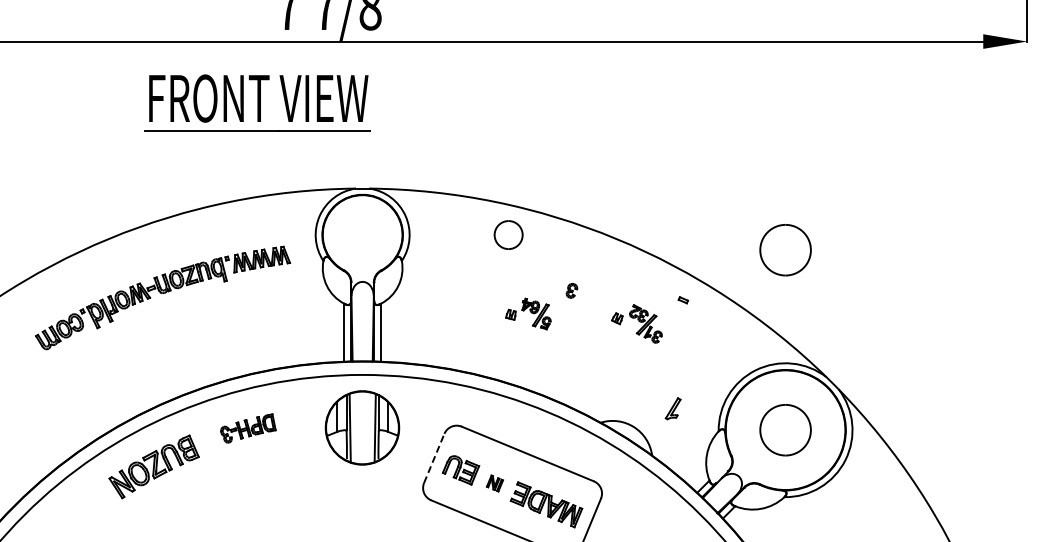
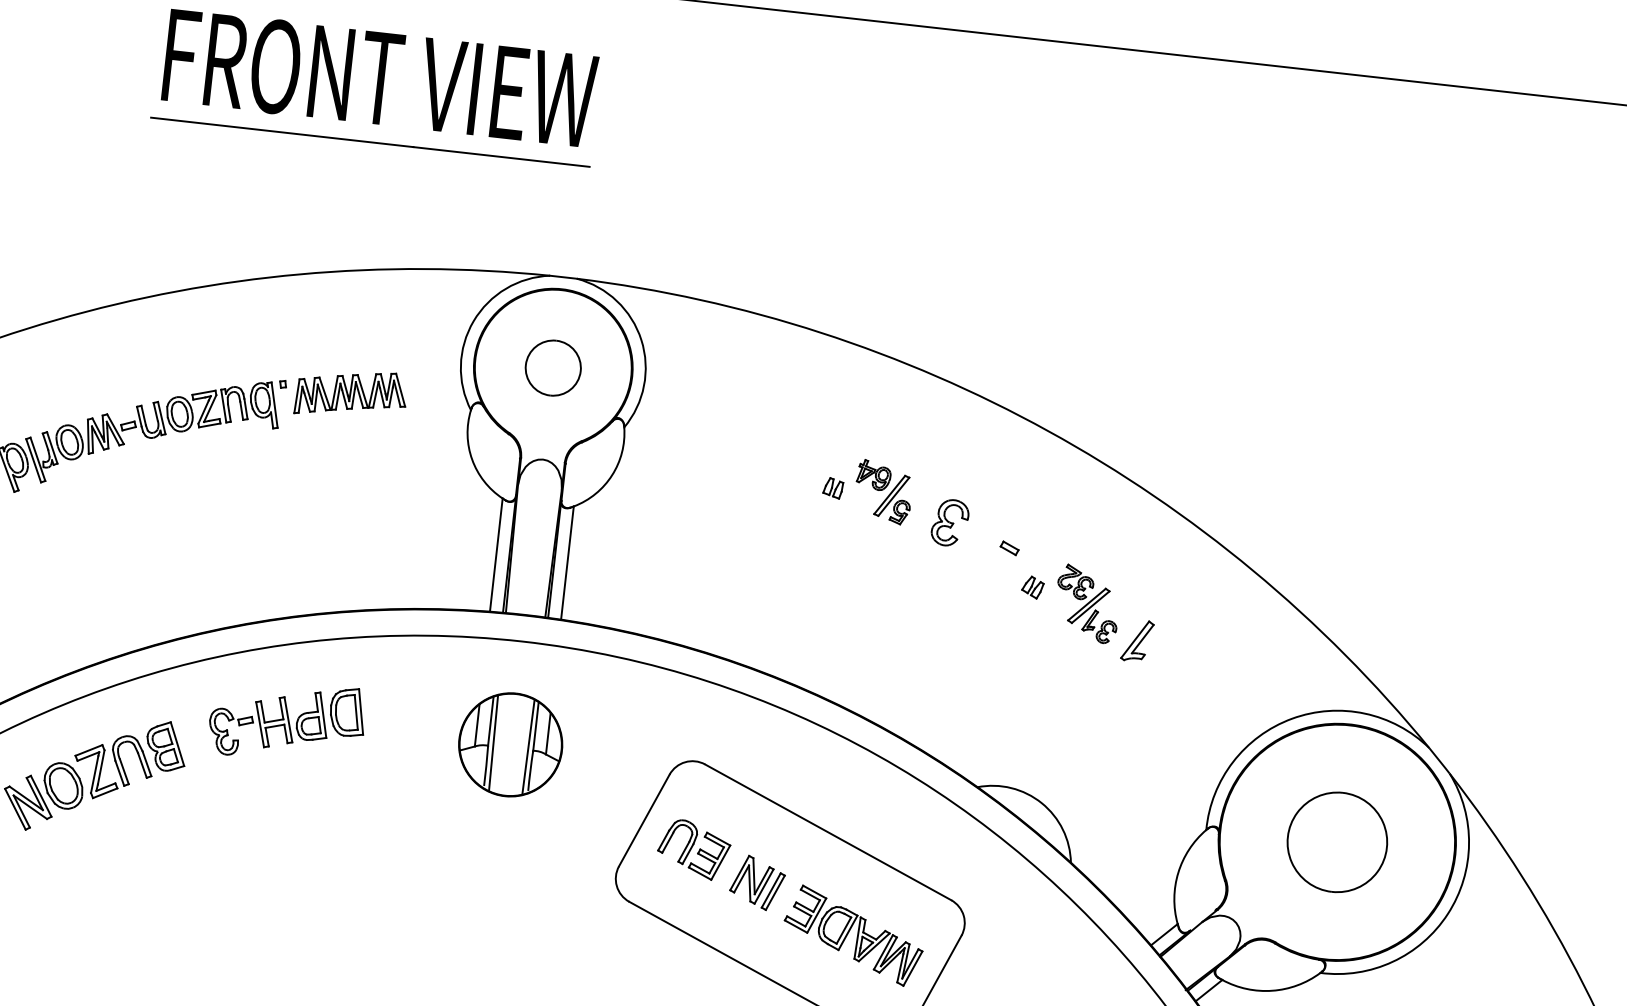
part: (508, 234) -> (553, 366), moved
part: (785, 250) -> (1376, 490), removed
part: (571, 290) -> (949, 522), size x1.67
part: (683, 300) -> (1009, 548), moved
part: (528, 313) -> (868, 489), moved
part: (672, 408) -> (1136, 640), moved
part: (362, 427) -> (510, 744), size x0.71
part: (248, 428) -> (287, 721), size x1.43
line: (434, 458) -> (644, 820), dashed -> solid
part: (494, 483) -> (756, 882), size x1.67

